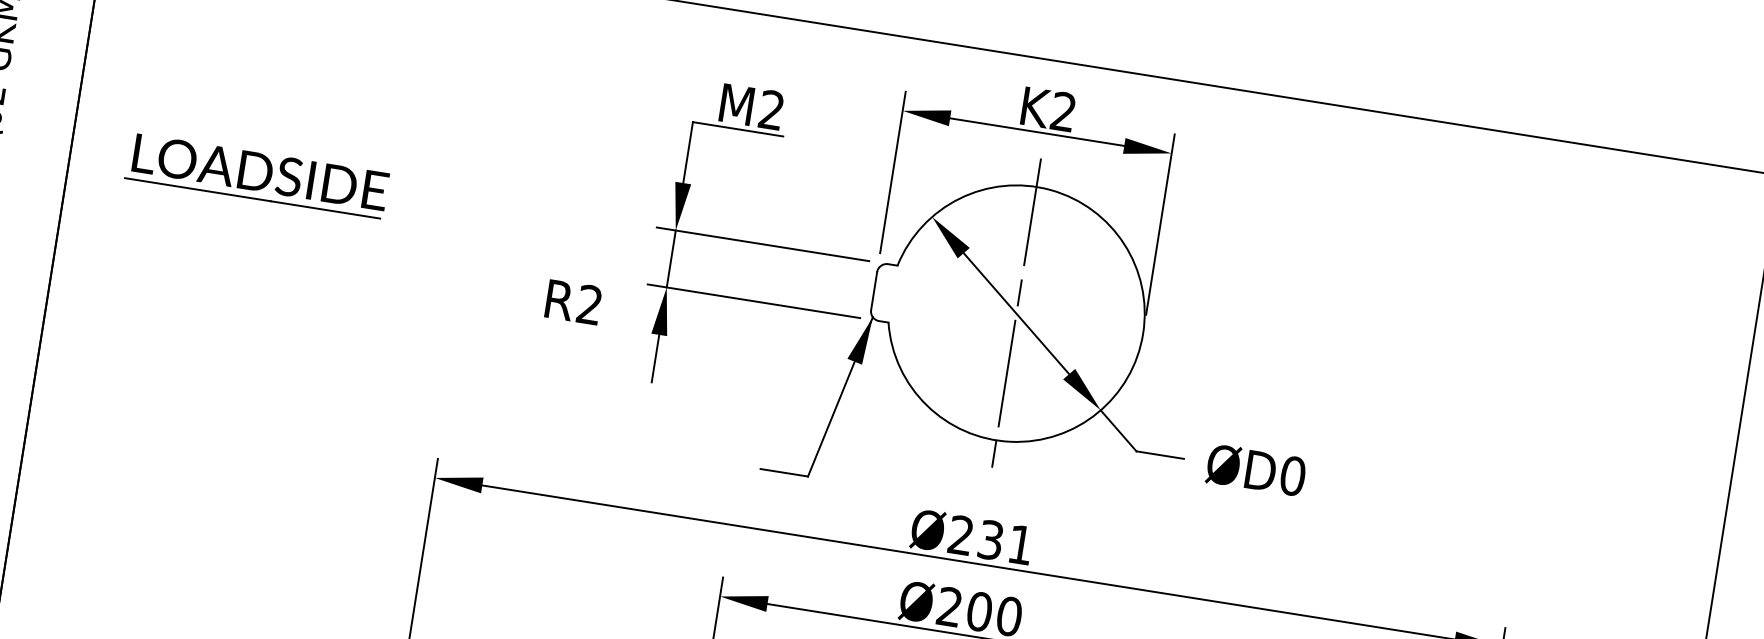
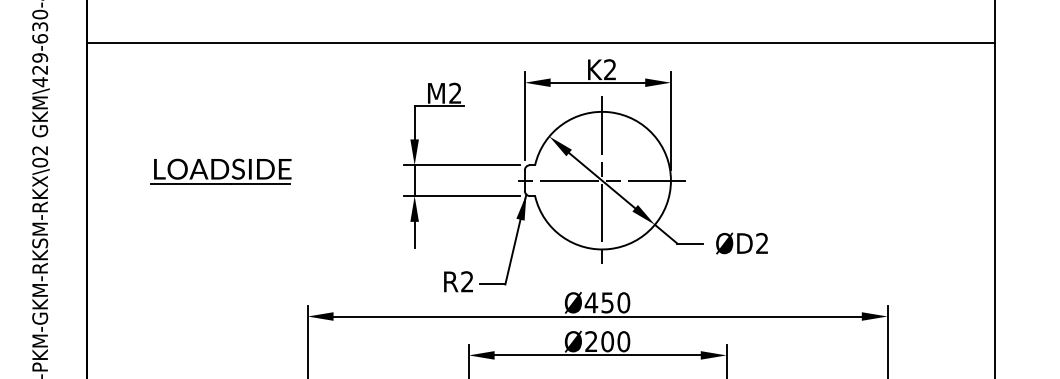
part: (255, 175) -> (220, 171), moved
text: (573, 301) -> (458, 281), moved
line: (1009, 312) -> (598, 180), added
text: (1293, 476) -> (762, 243), ØD0 -> ØD2
text: (990, 539) -> (607, 302), Ø231 -> Ø450

